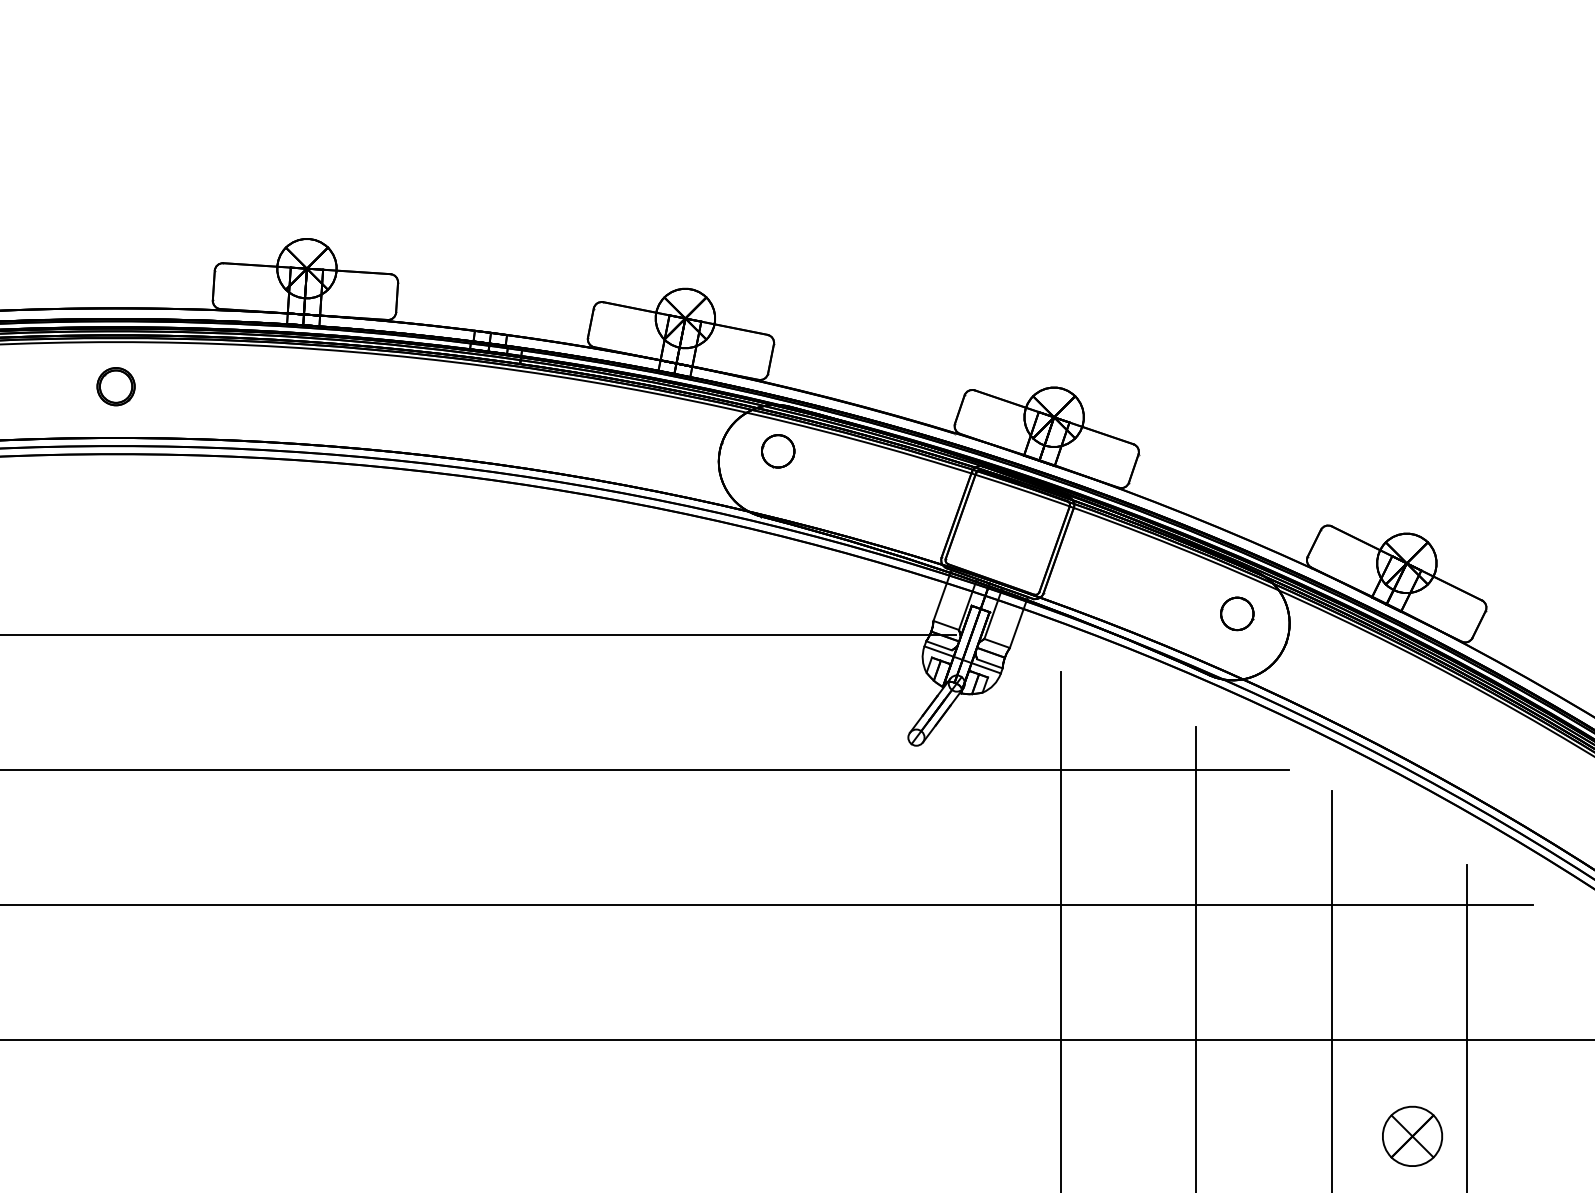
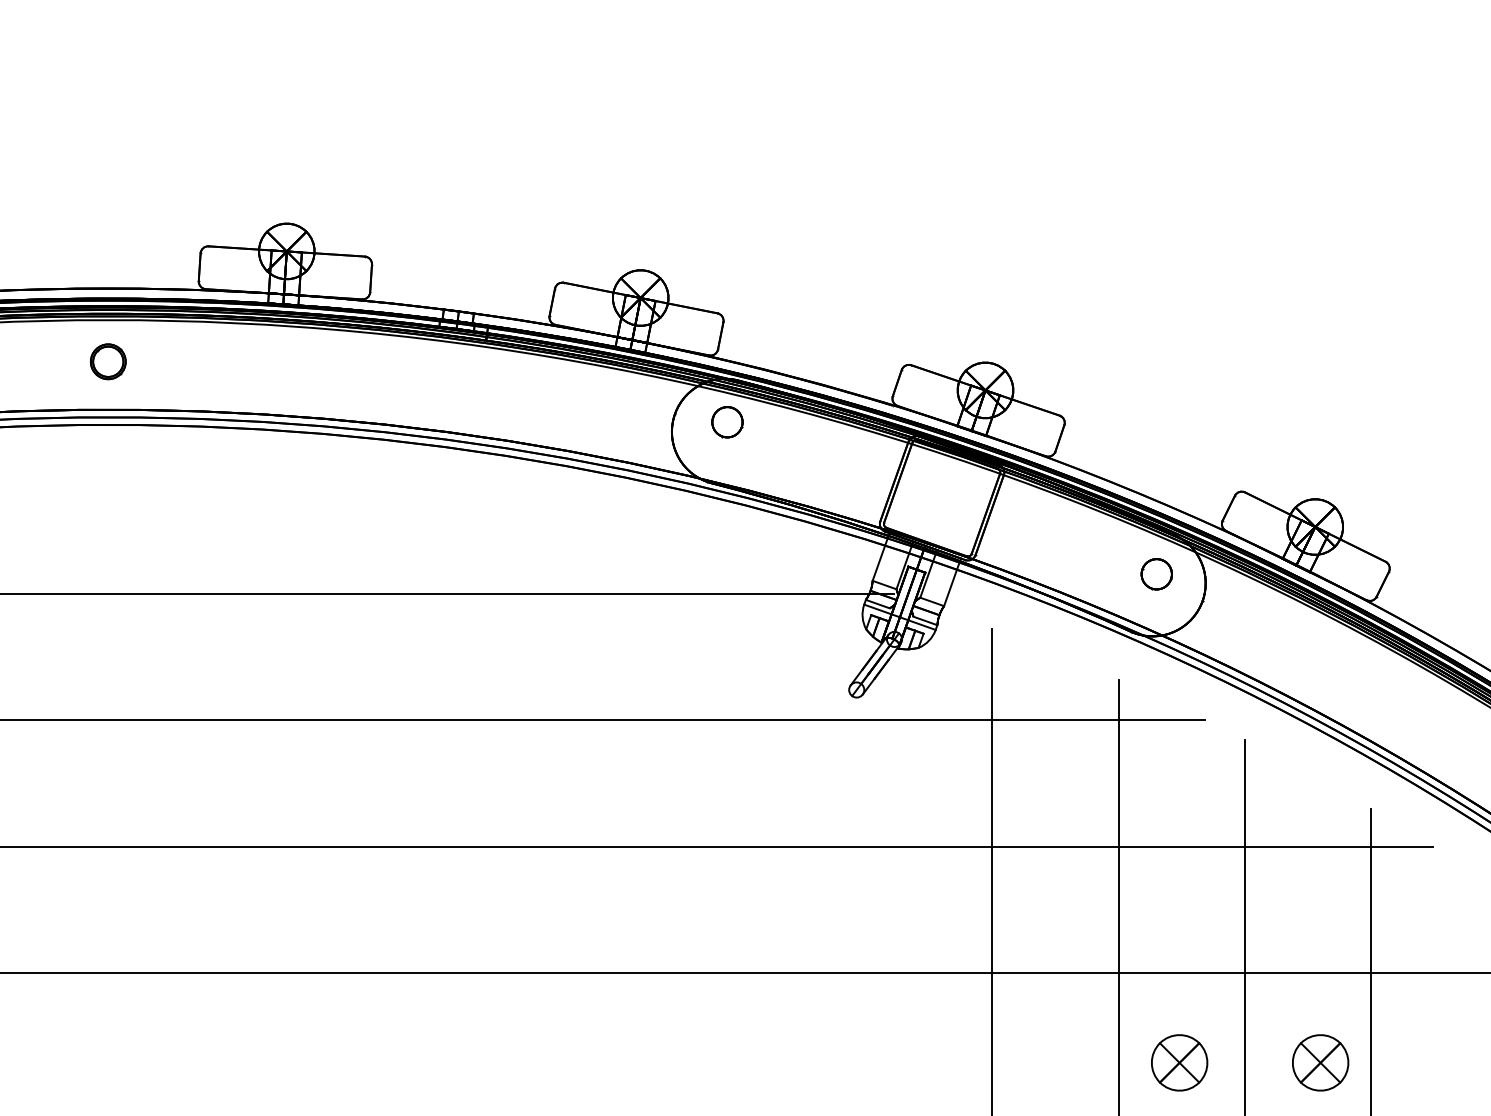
part: (1261, 1136) -> (1179, 1062), added

